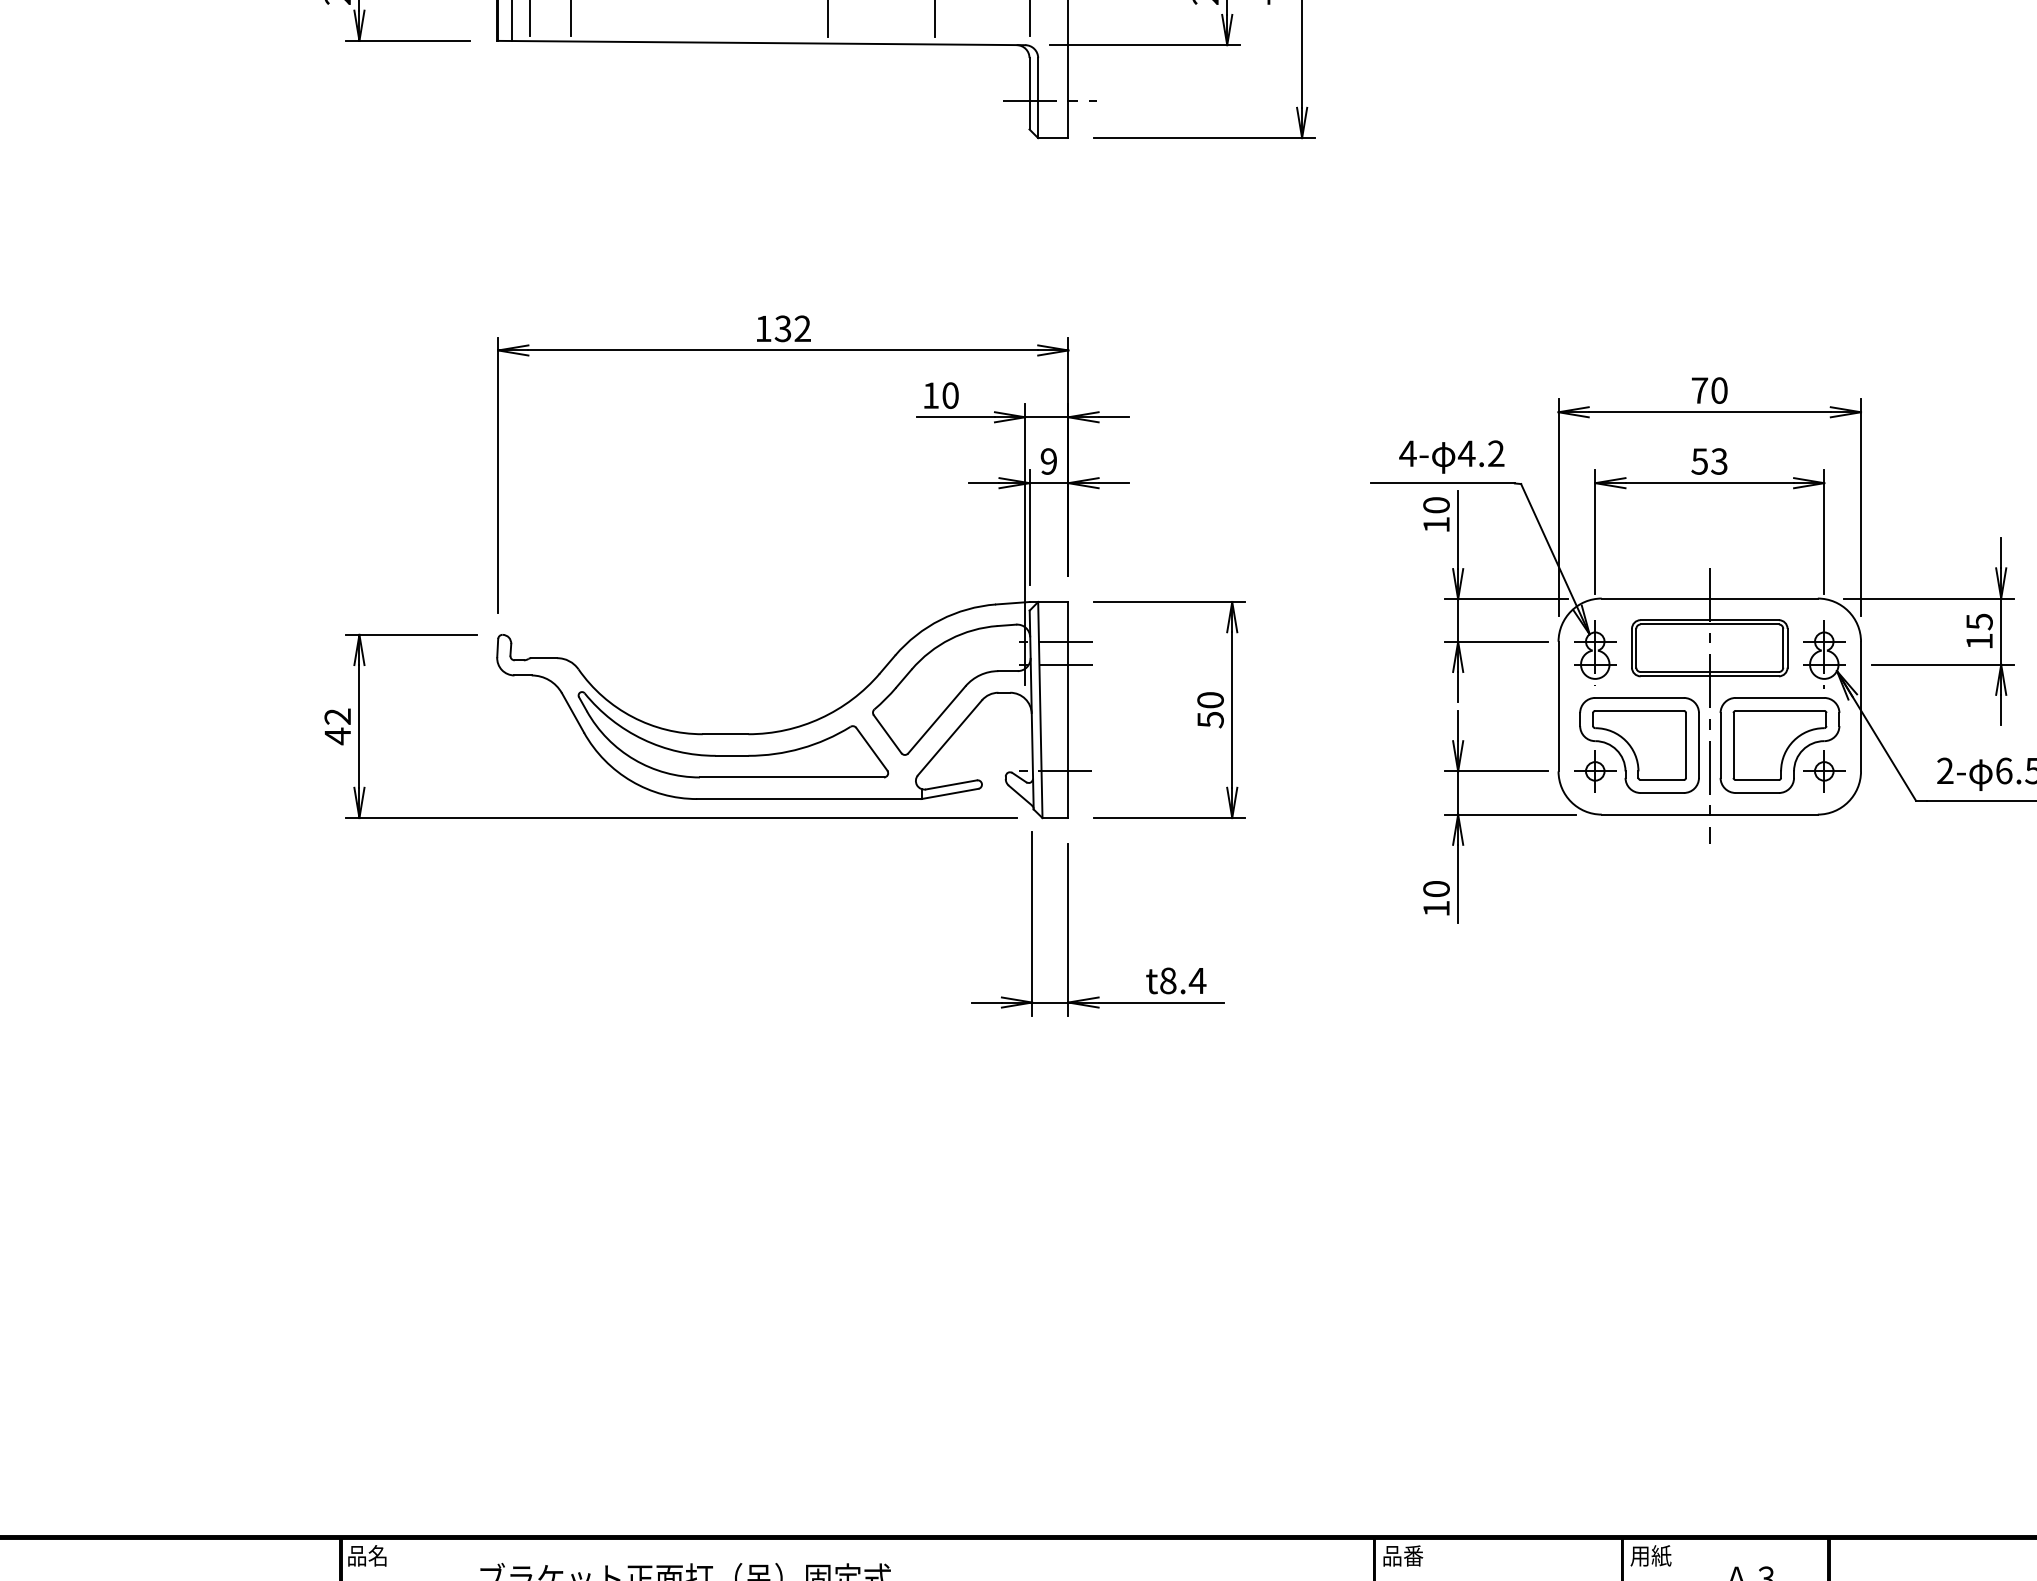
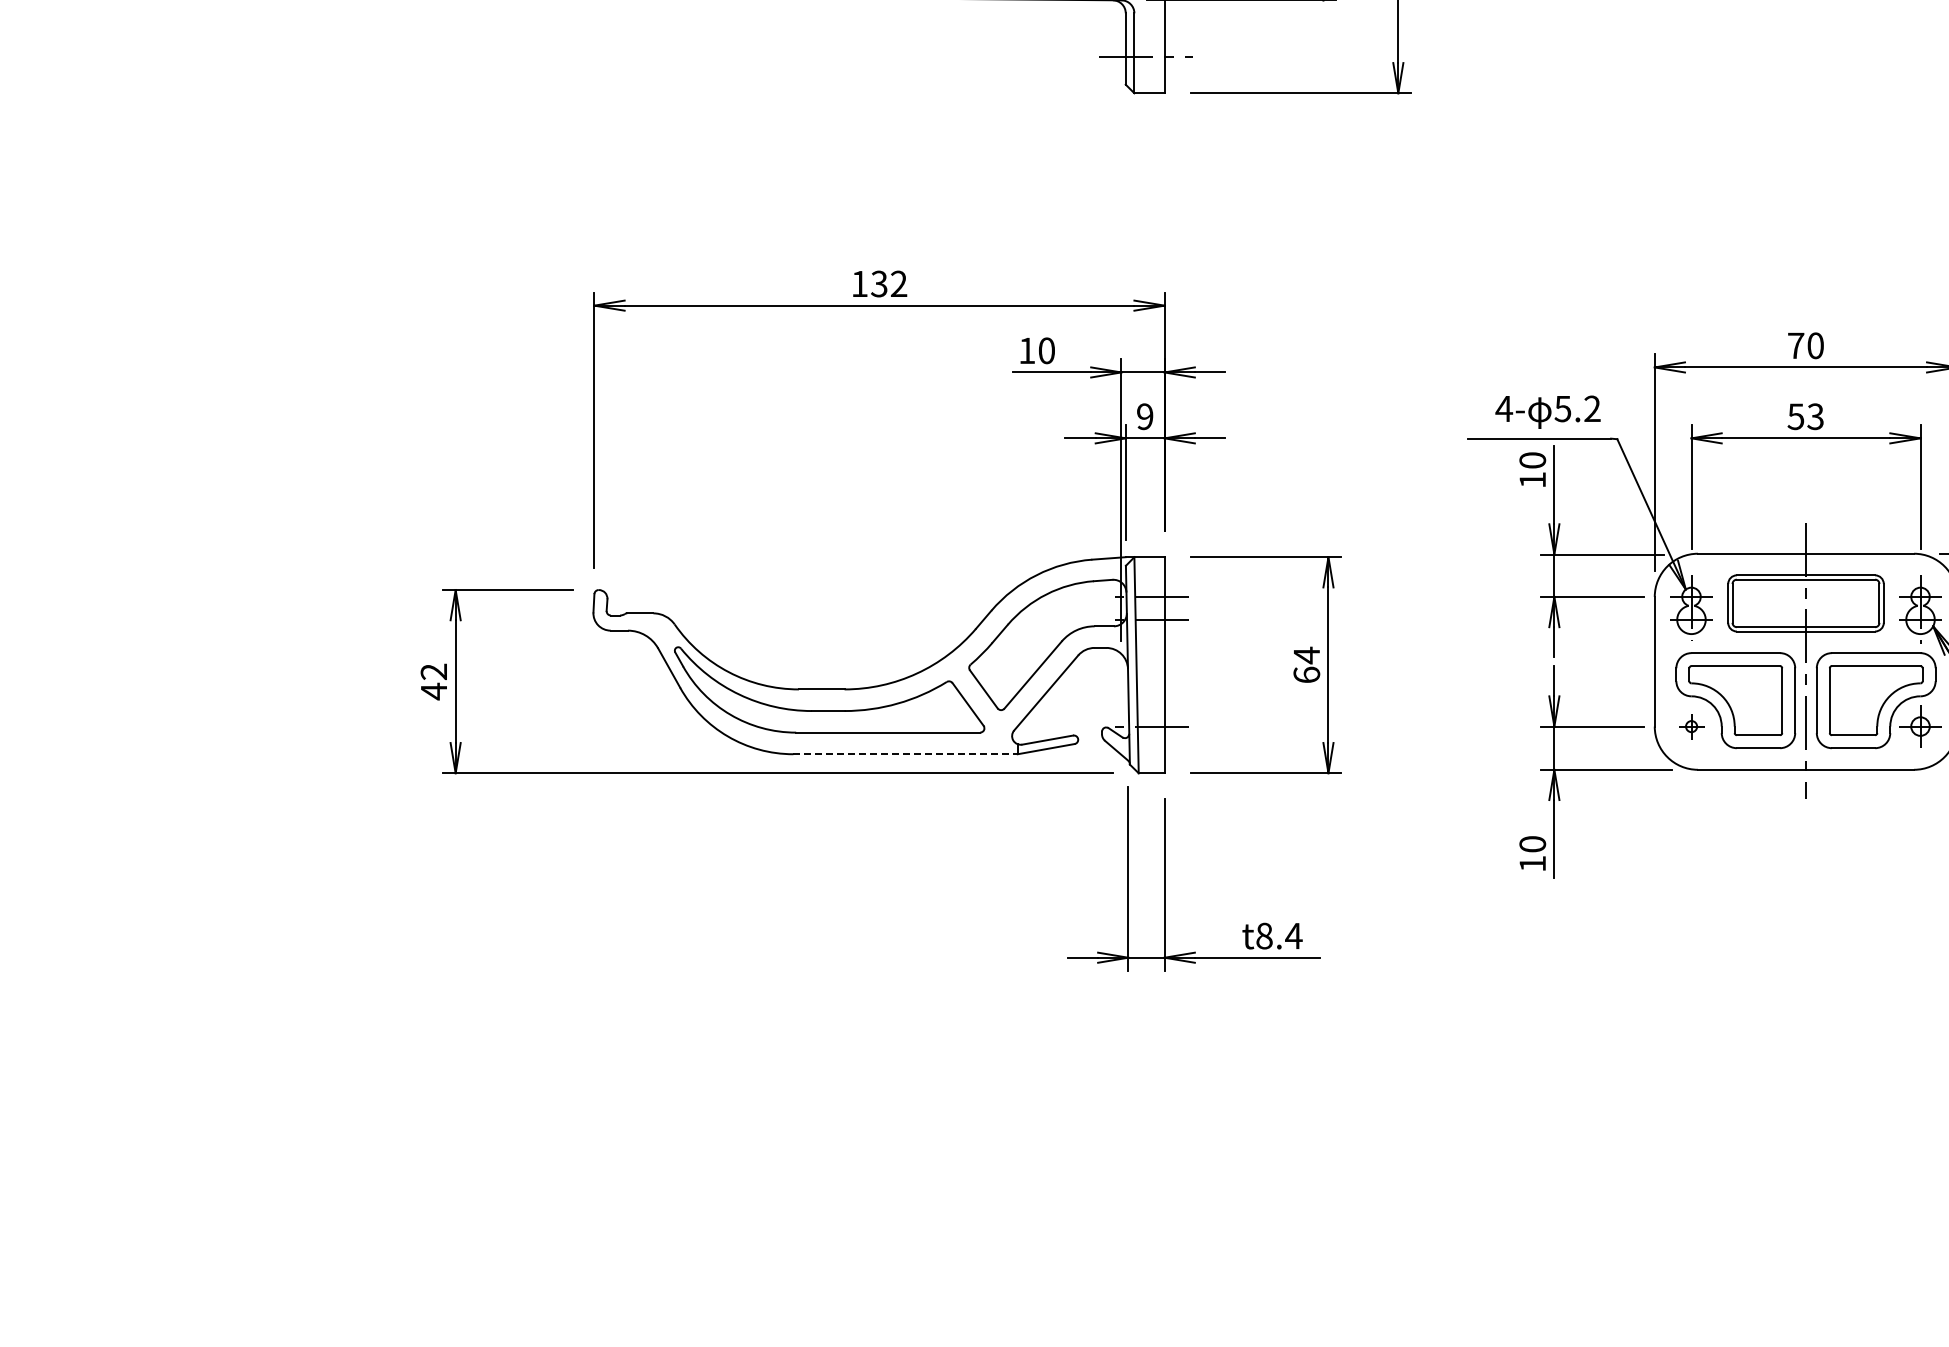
text: (1466, 453) -> (1562, 408), 4.2 -> 5.2
text: (1210, 709) -> (1306, 664), 50 -> 64
part: (1595, 771) -> (1691, 726), size x0.6
line: (809, 799) -> (905, 754), solid -> dashed

